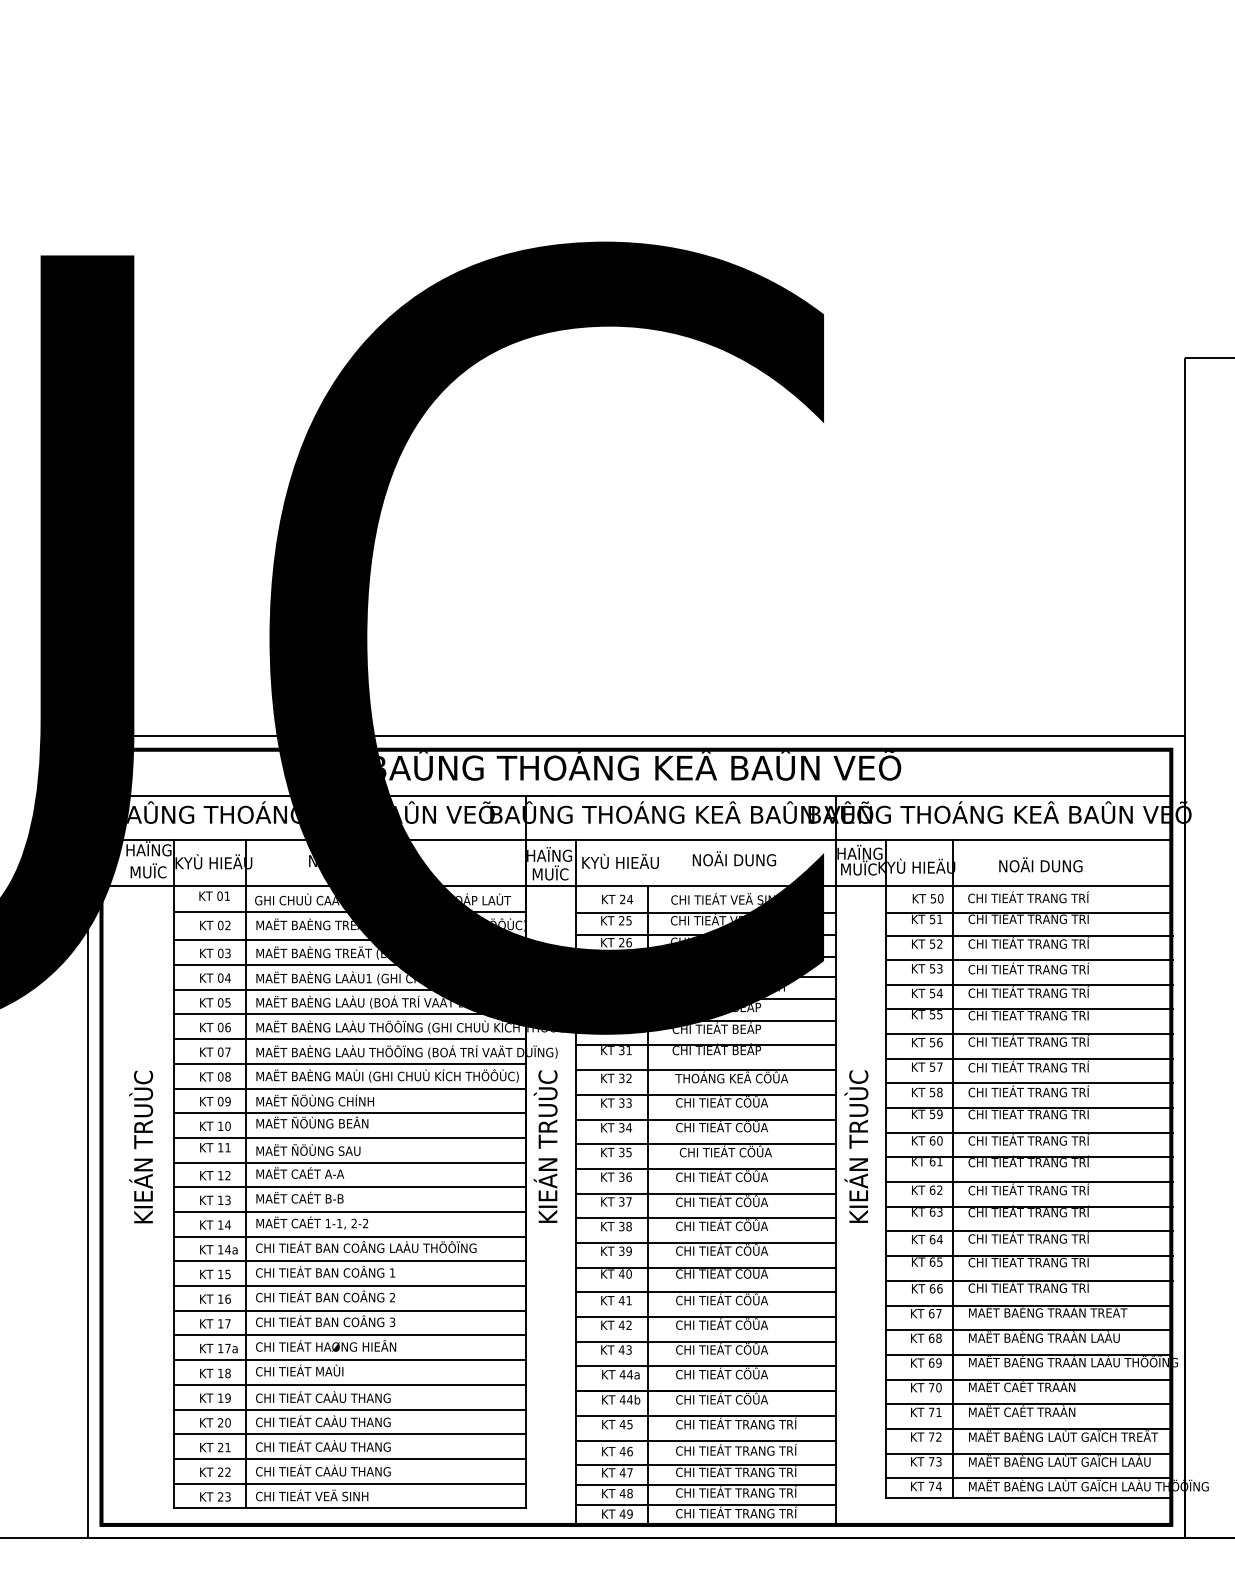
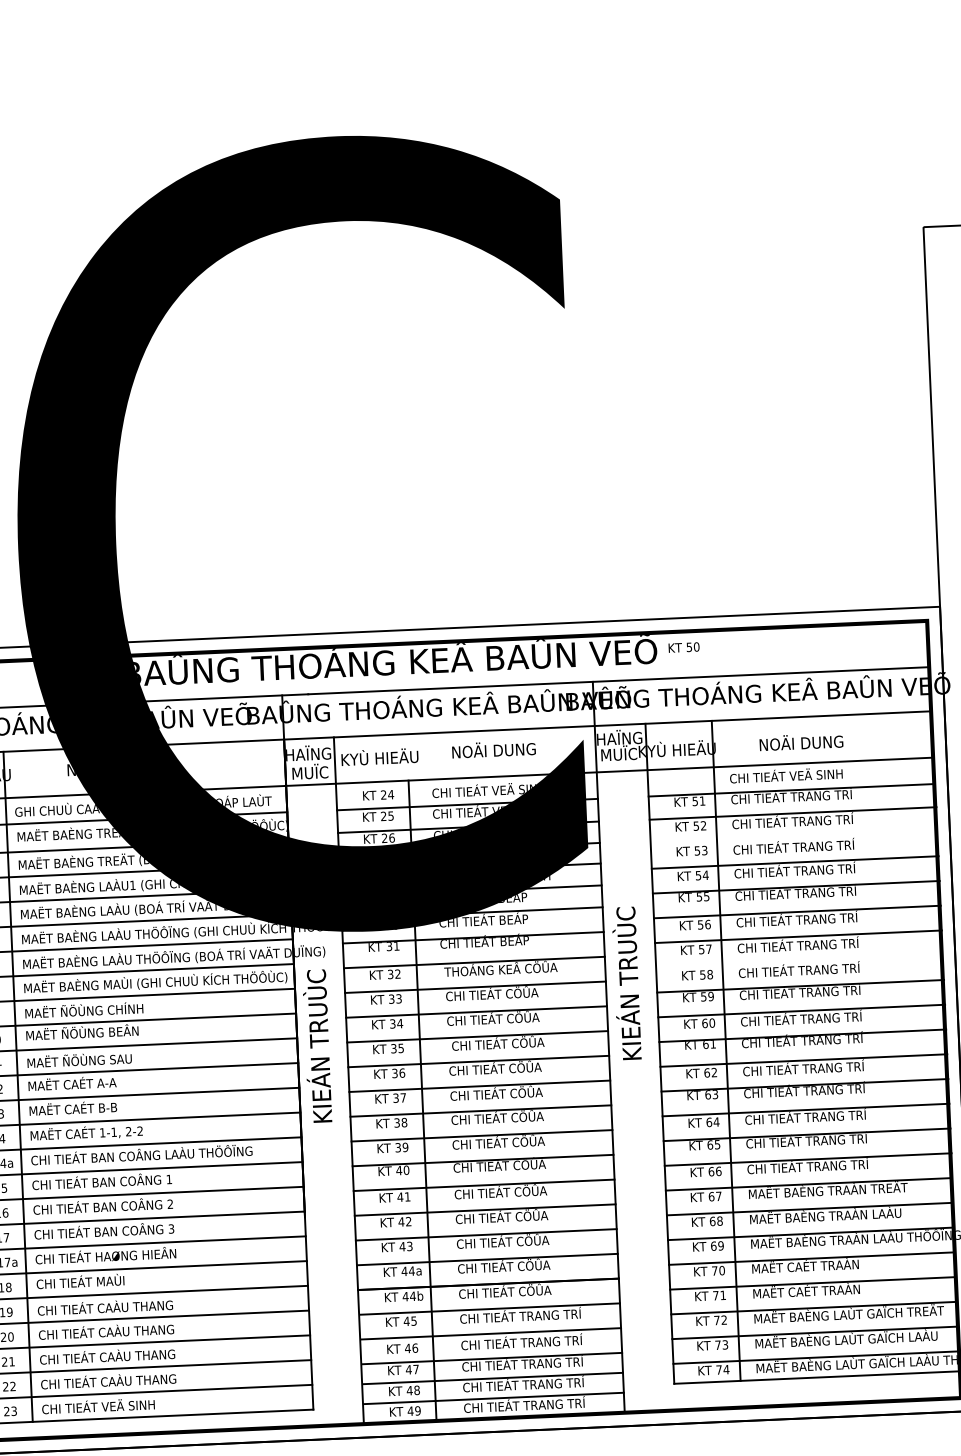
text: (1057, 897) -> (819, 773), CHI TIEÁT TRANG TRÍ -> CHI TIEÁT VEÄ SINH
text: (927, 898) -> (683, 647), moved
line: (1029, 959) -> (794, 837), removed
line: (1029, 1083) -> (799, 961), removed
text: (856, 1146) -> (626, 983), moved

